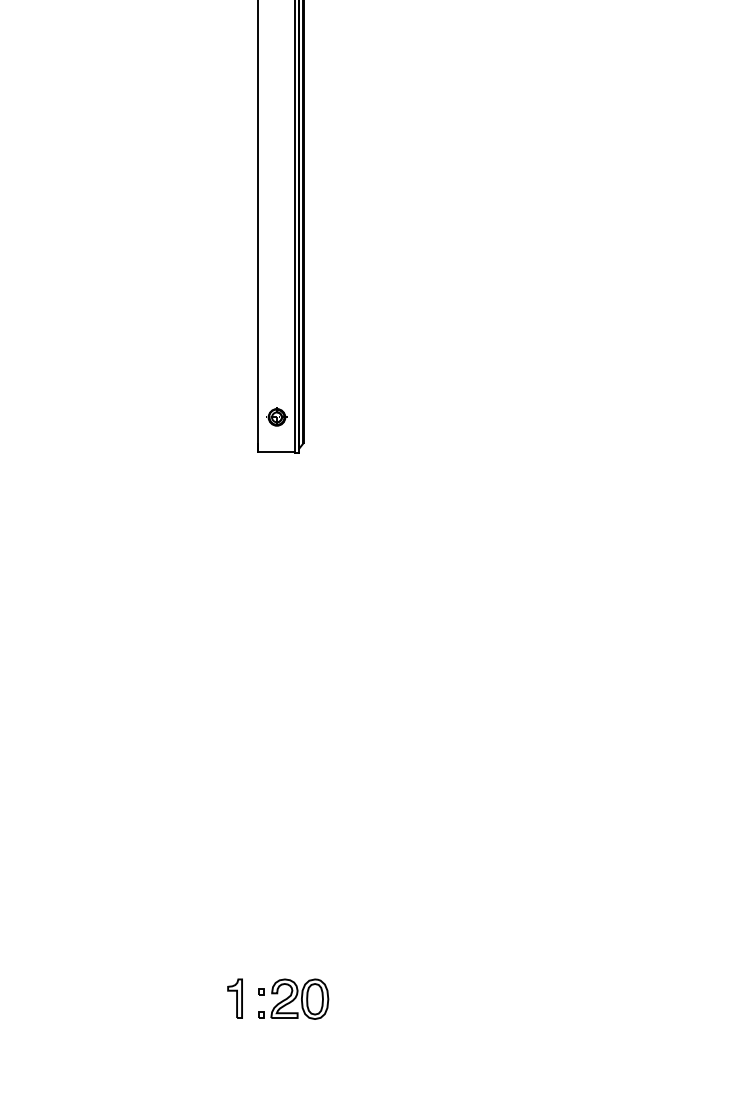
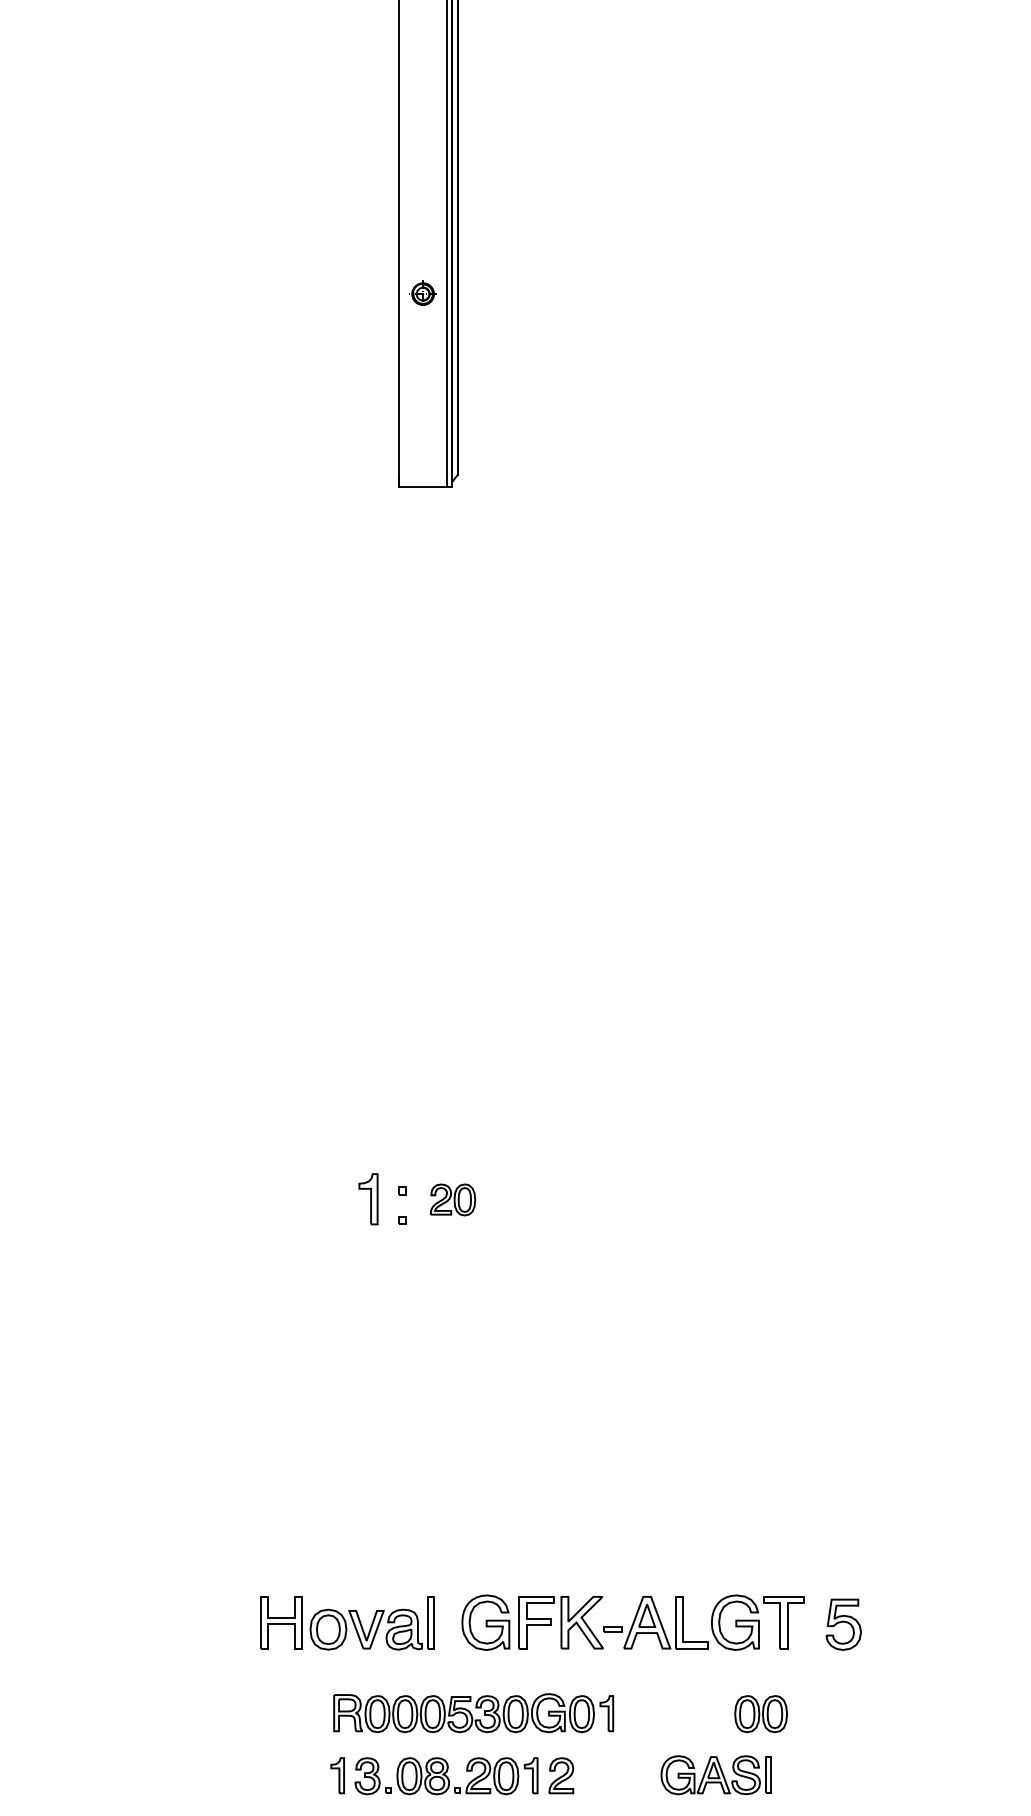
part: (276, 416) -> (422, 292), moved
part: (299, 998) -> (452, 1199), size x0.6

